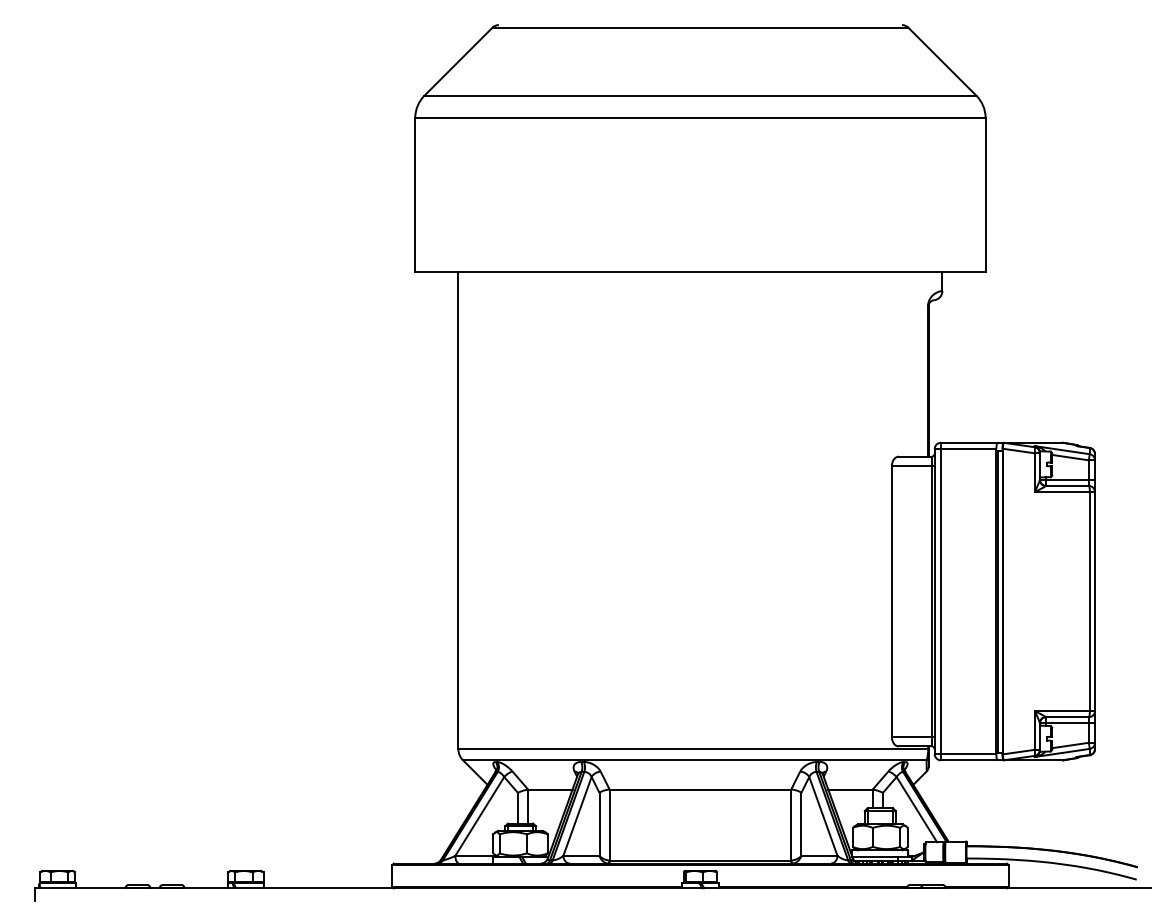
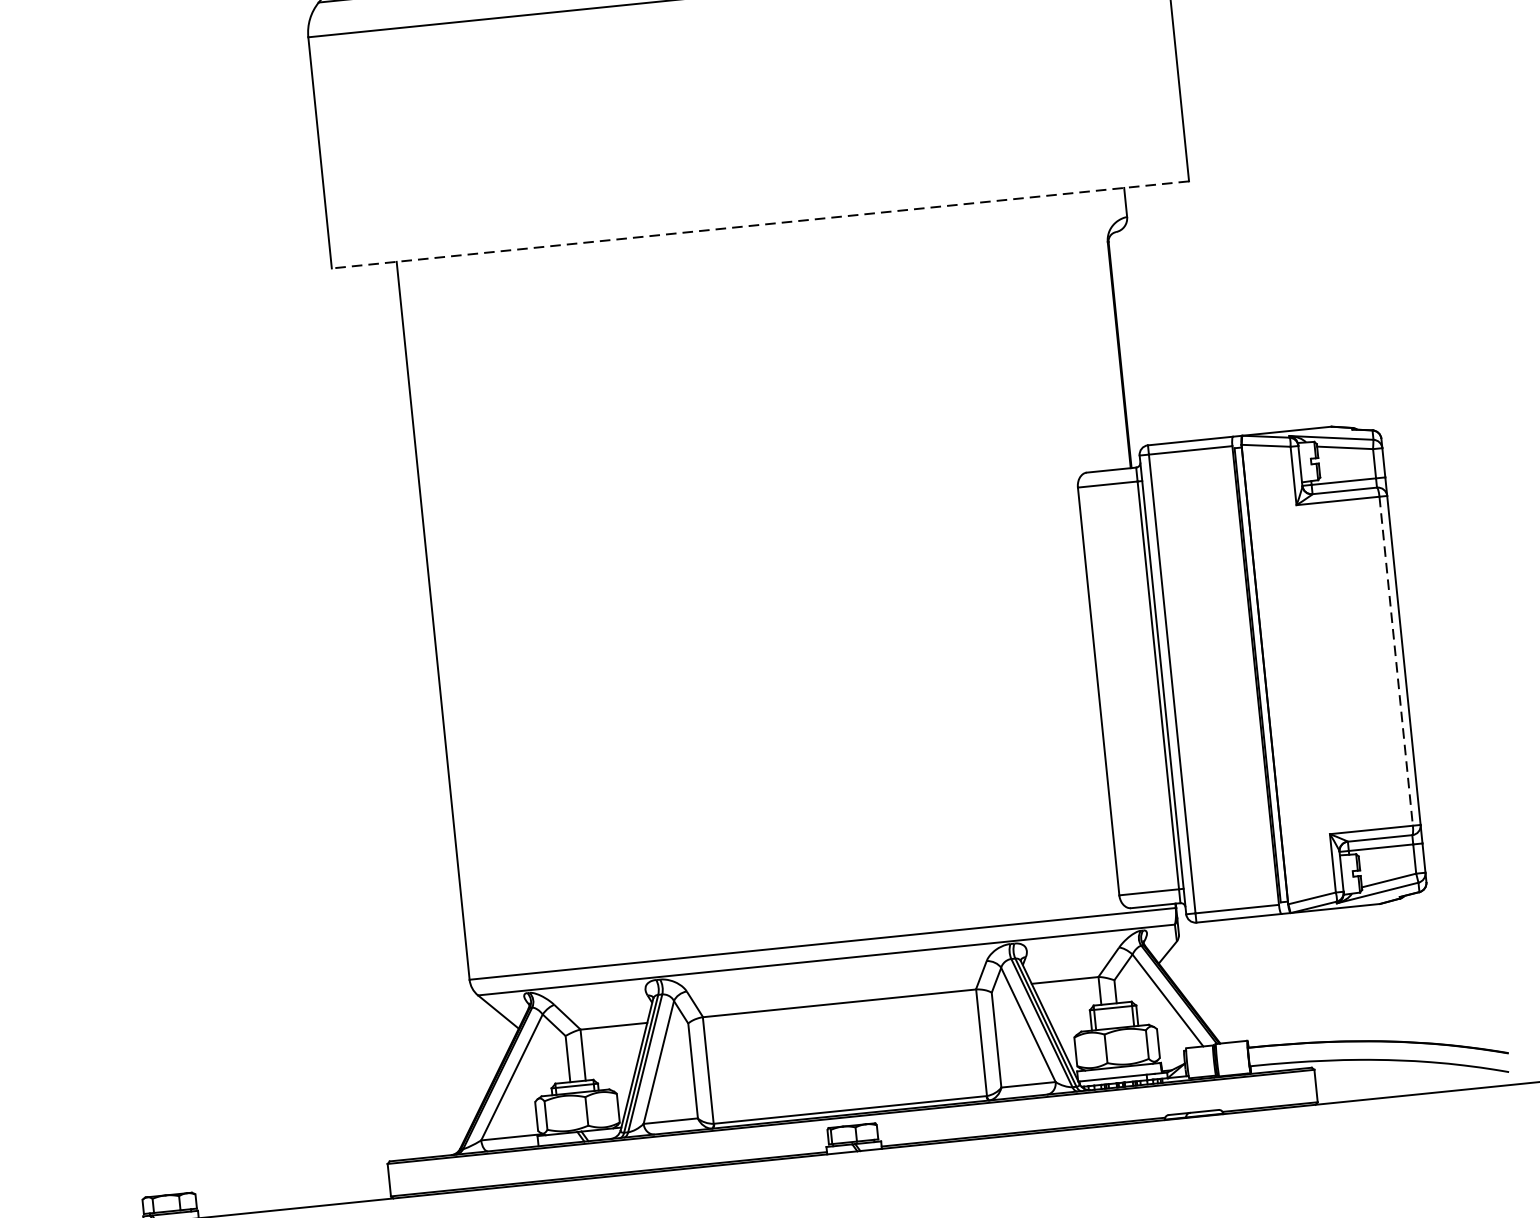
line: (699, 271) -> (759, 224), solid -> dashed
line: (1089, 602) -> (1395, 662), solid -> dashed

